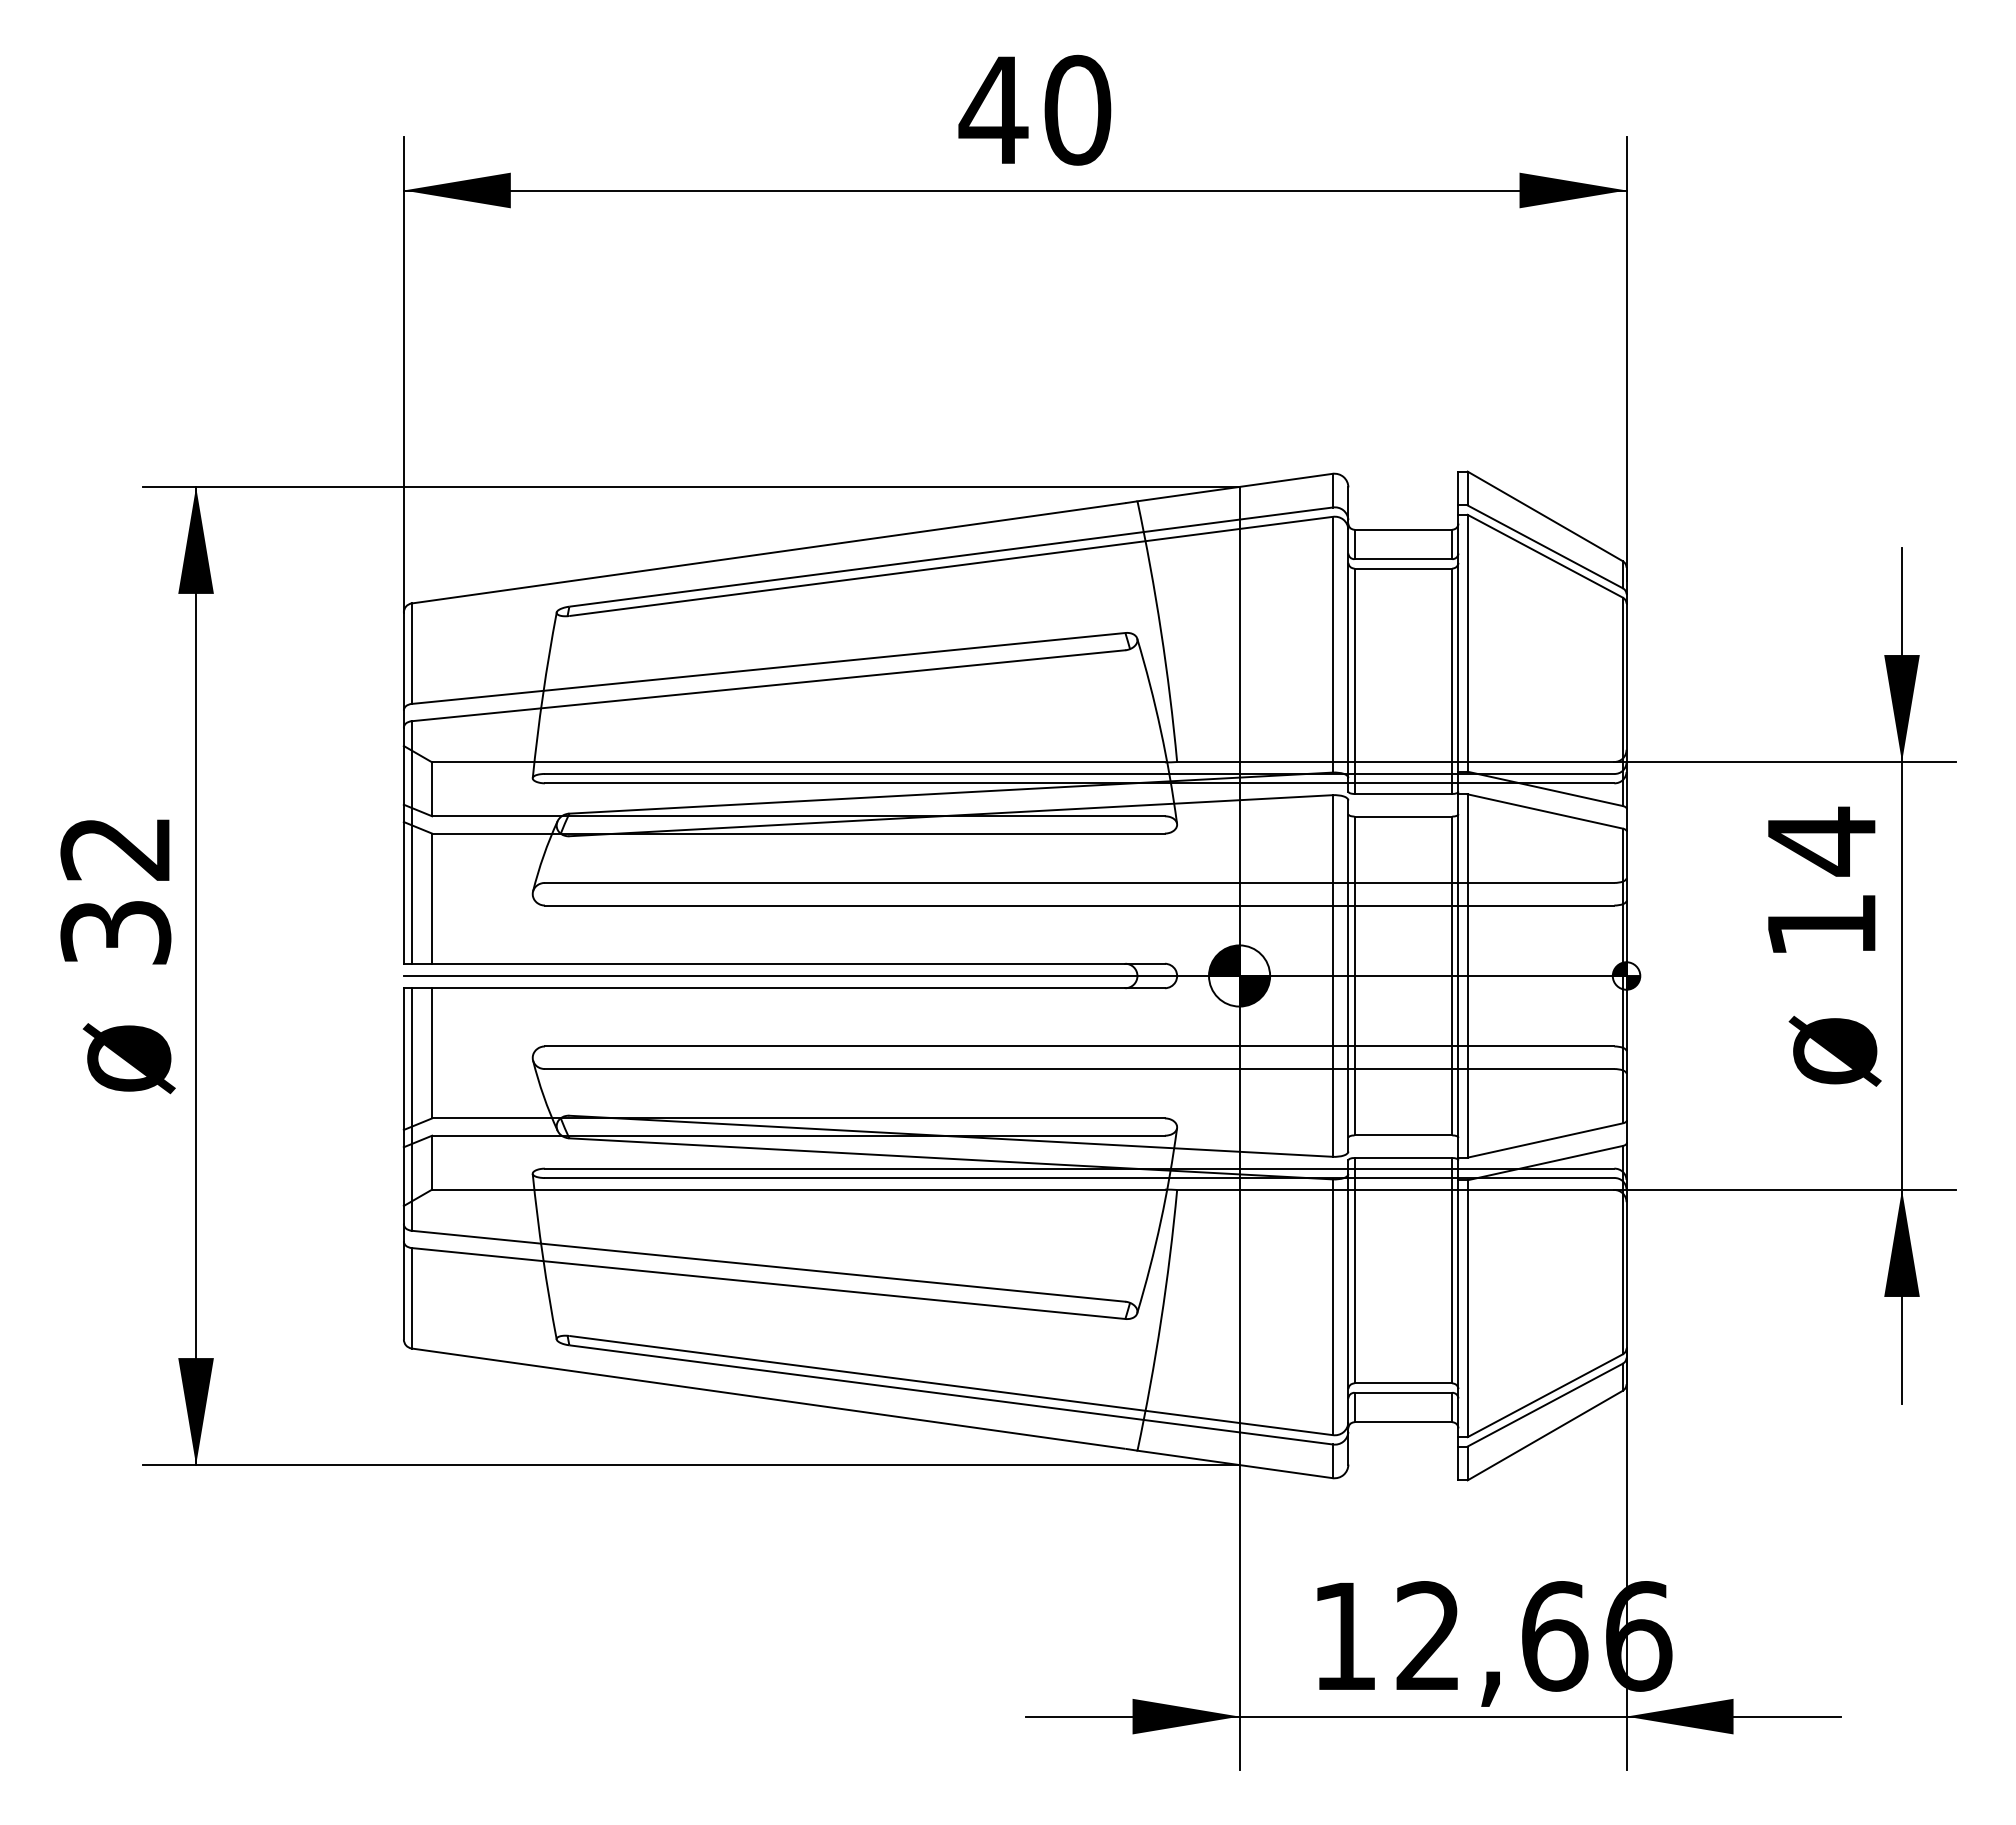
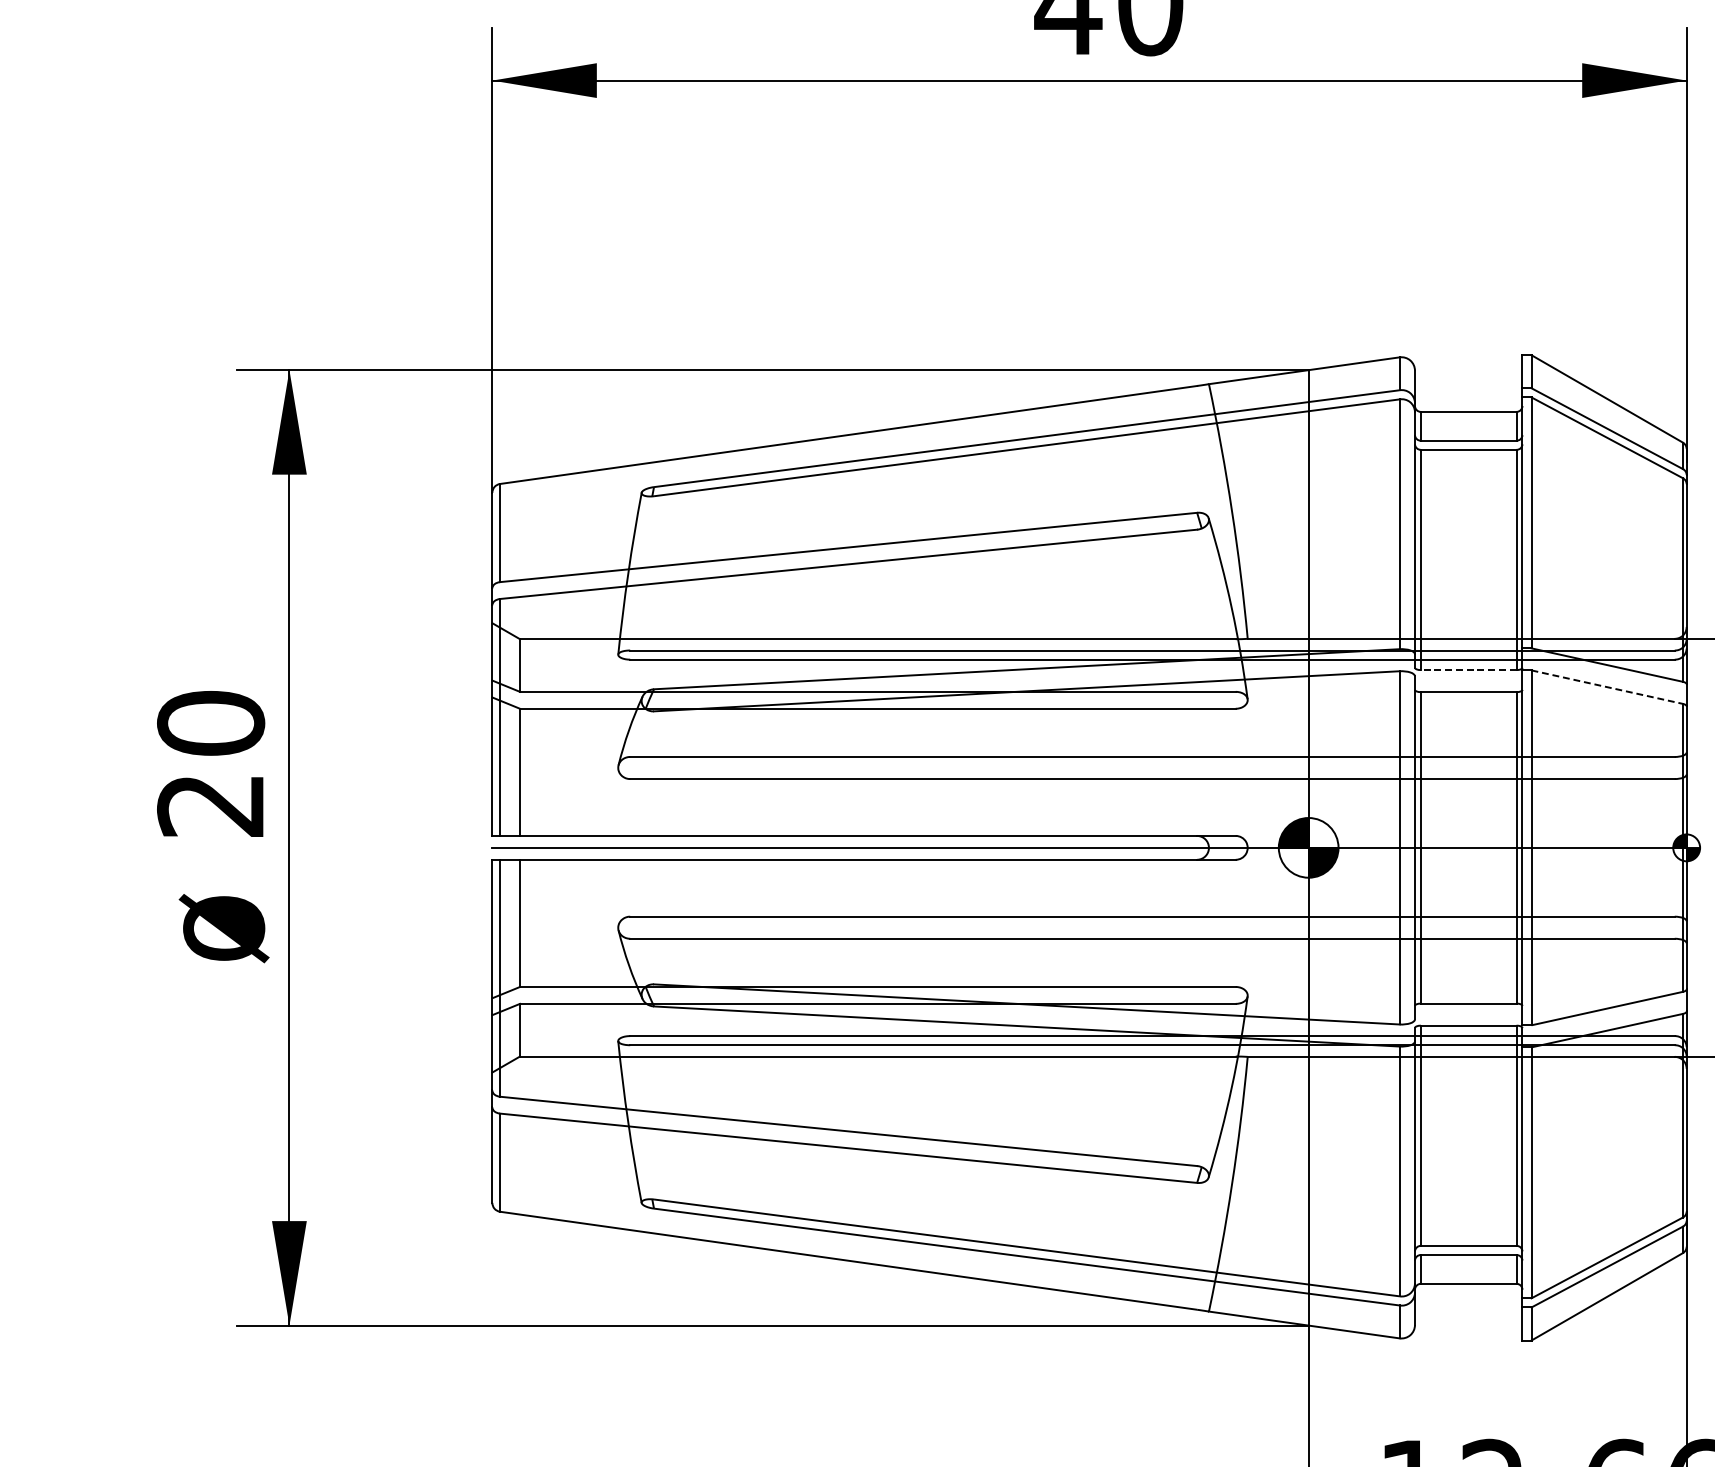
line: (1403, 793) -> (1468, 669), solid -> dashed
line: (1545, 811) -> (1607, 687), solid -> dashed
text: (115, 889) -> (210, 763), 32 -> 20

